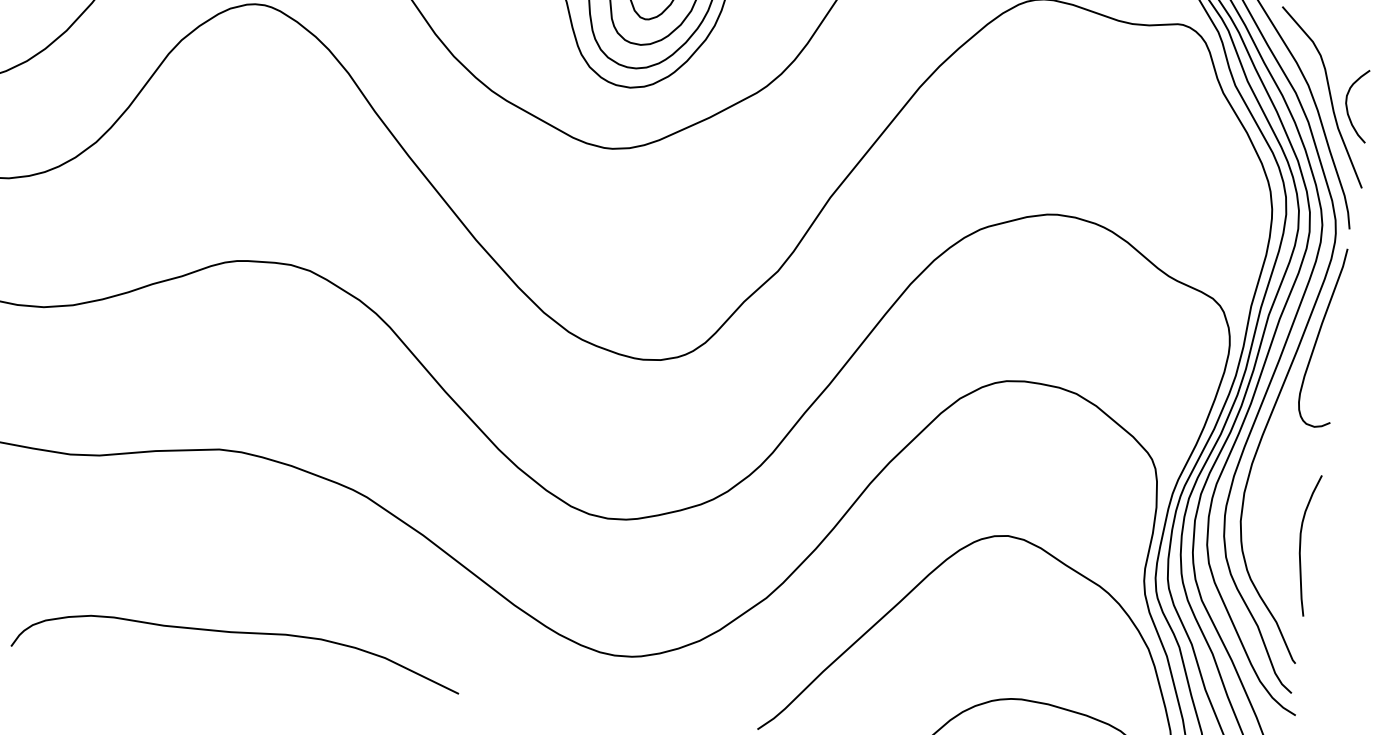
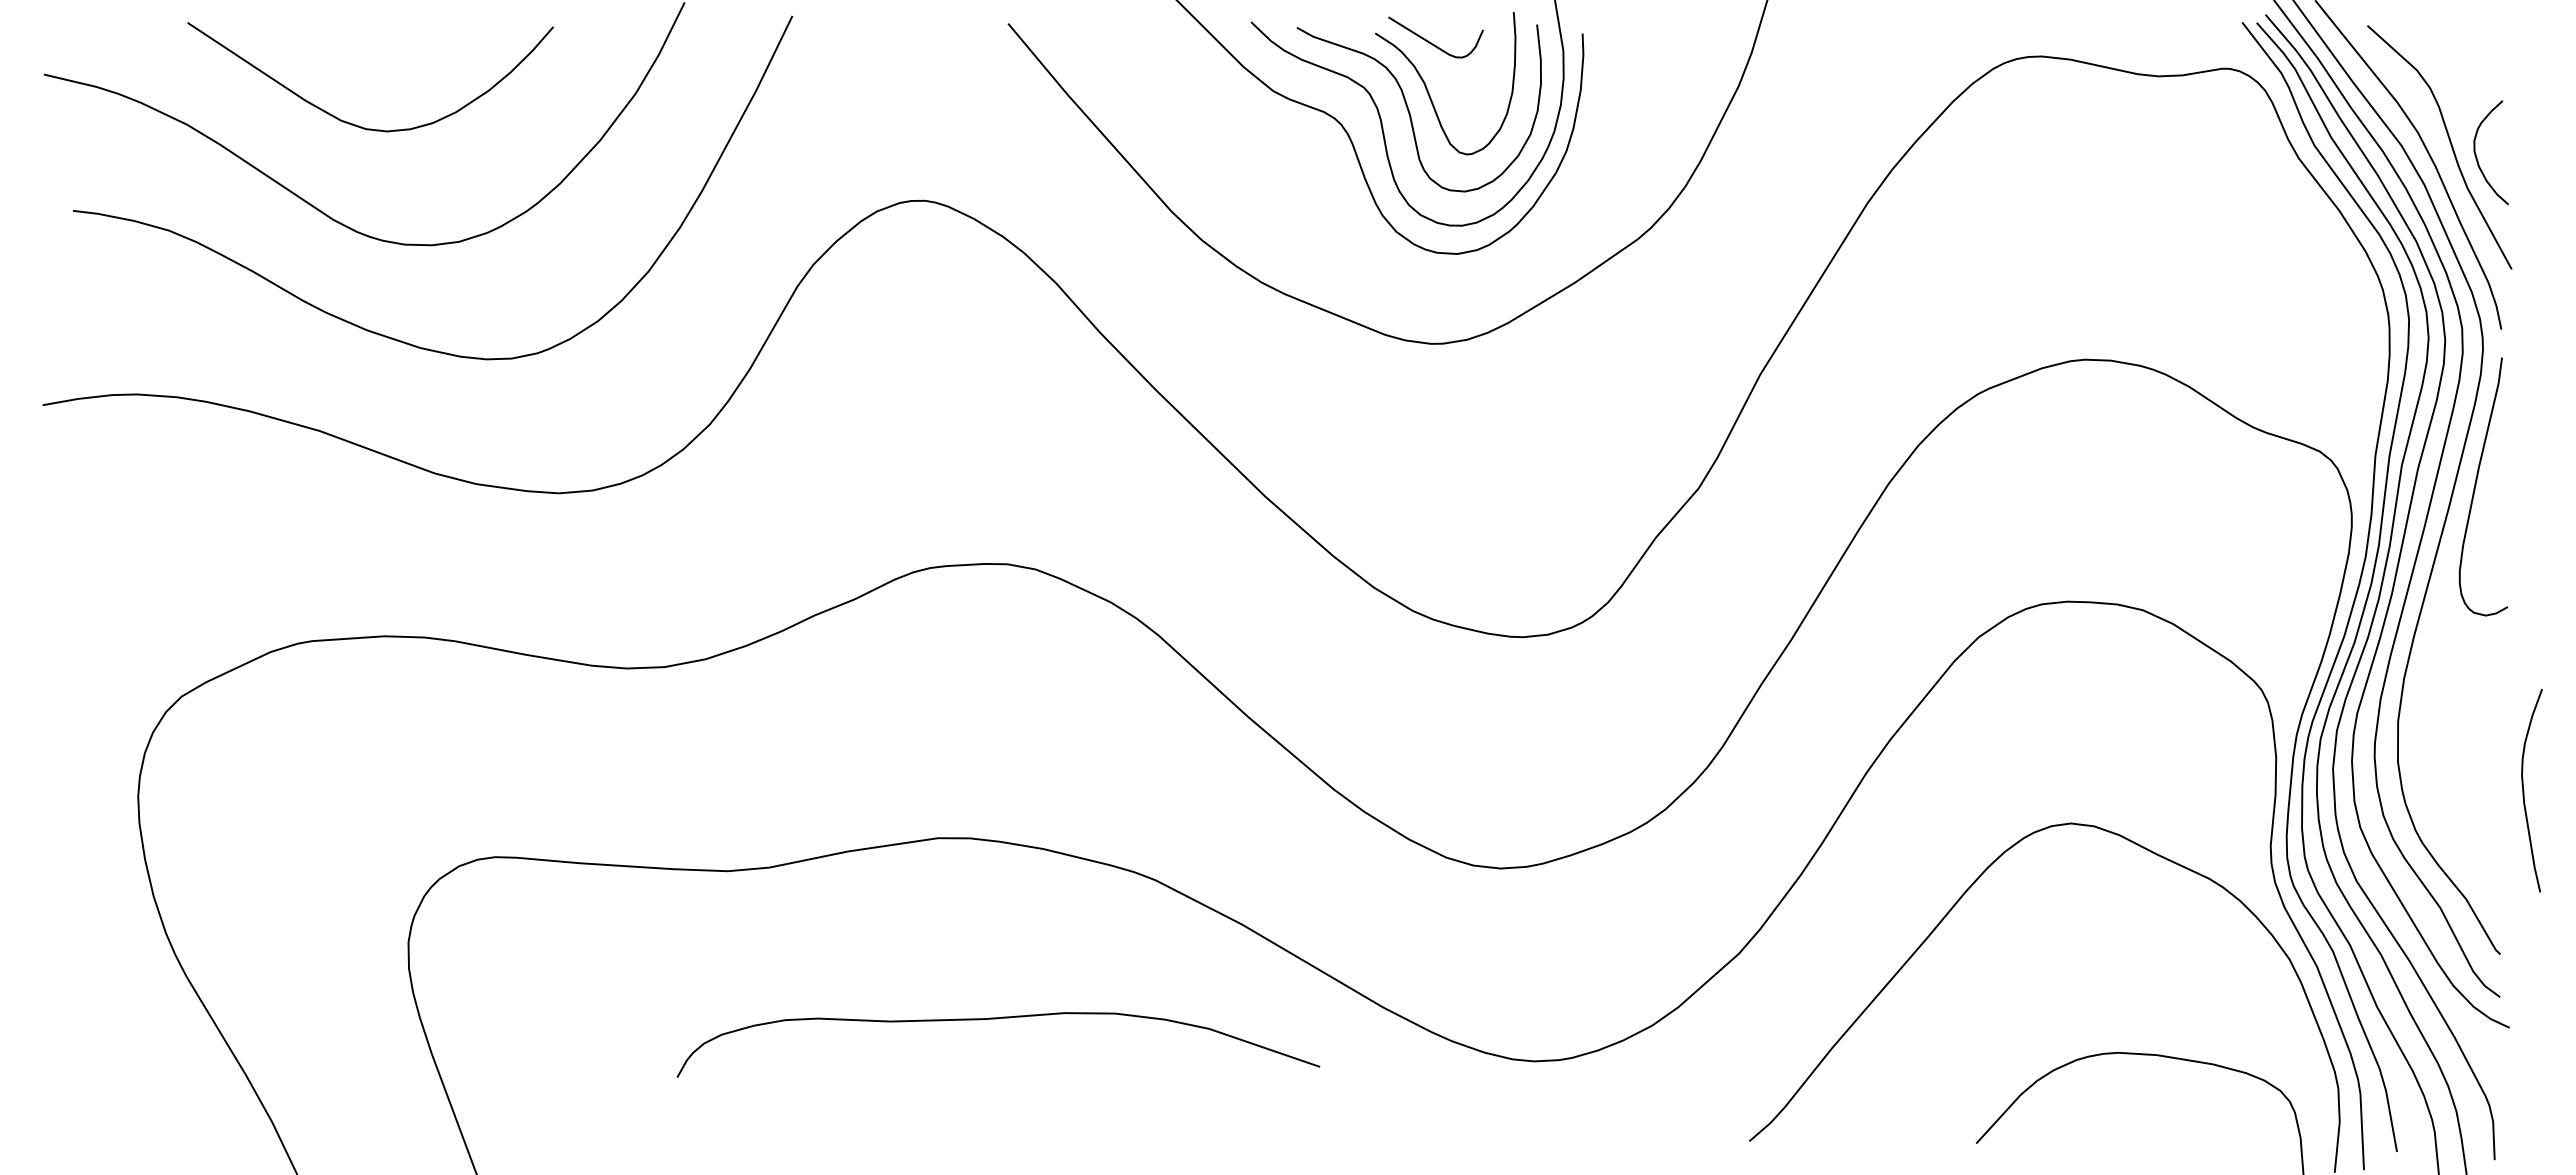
curve: (1301, 544) -> (2524, 790), moved
curve: (238, 633) -> (997, 1019), moved

